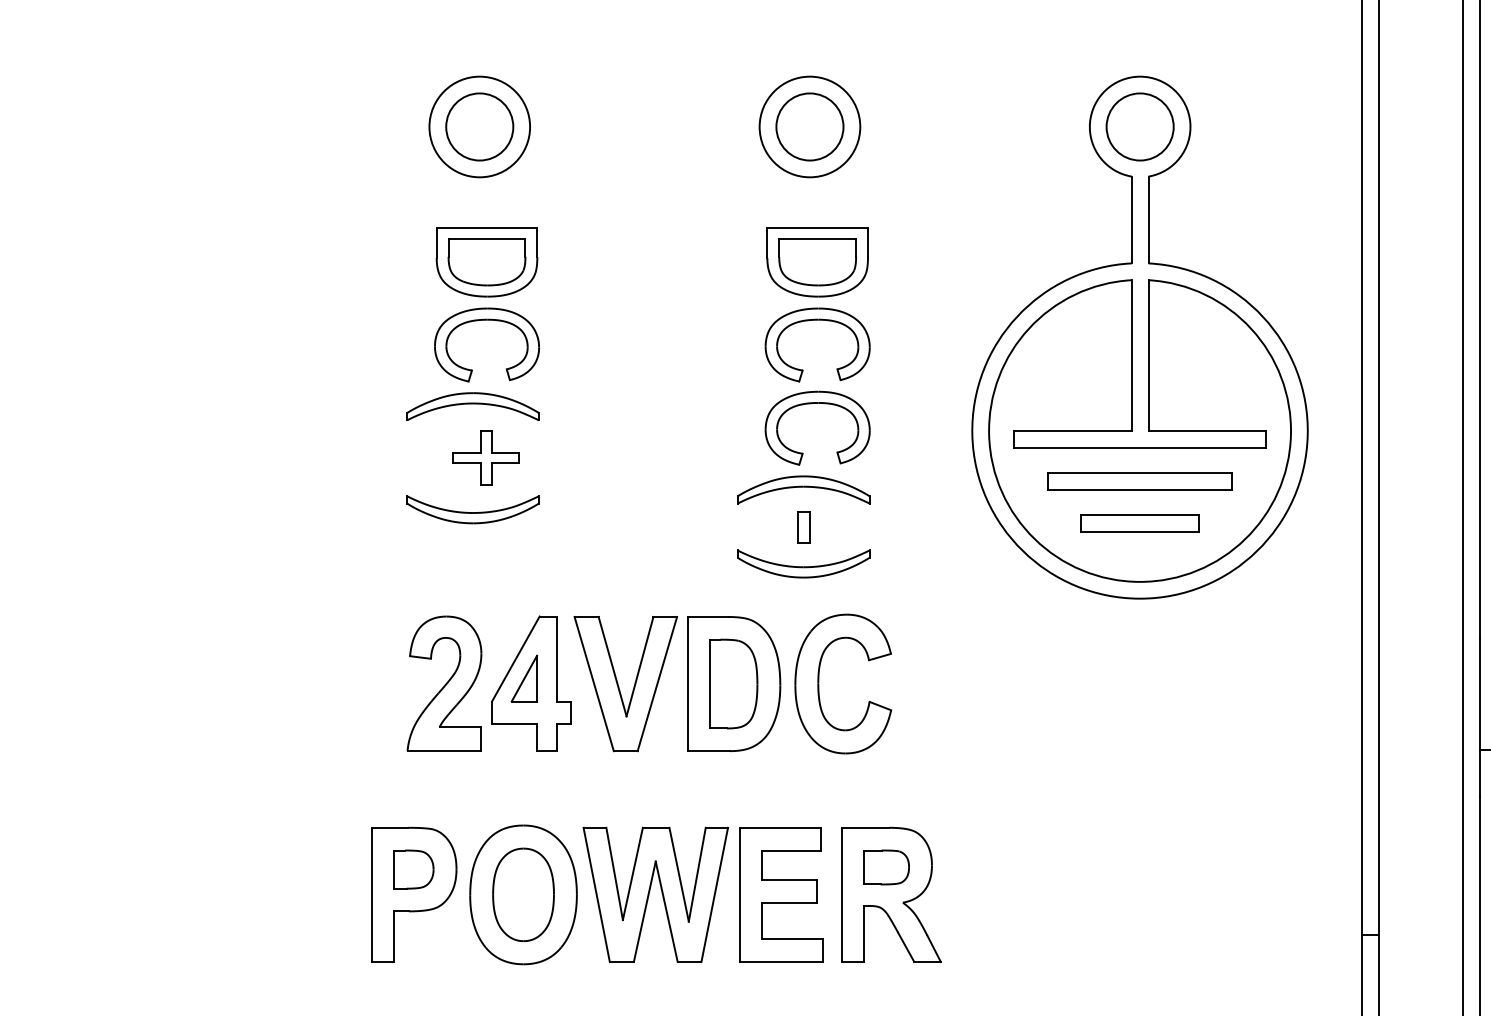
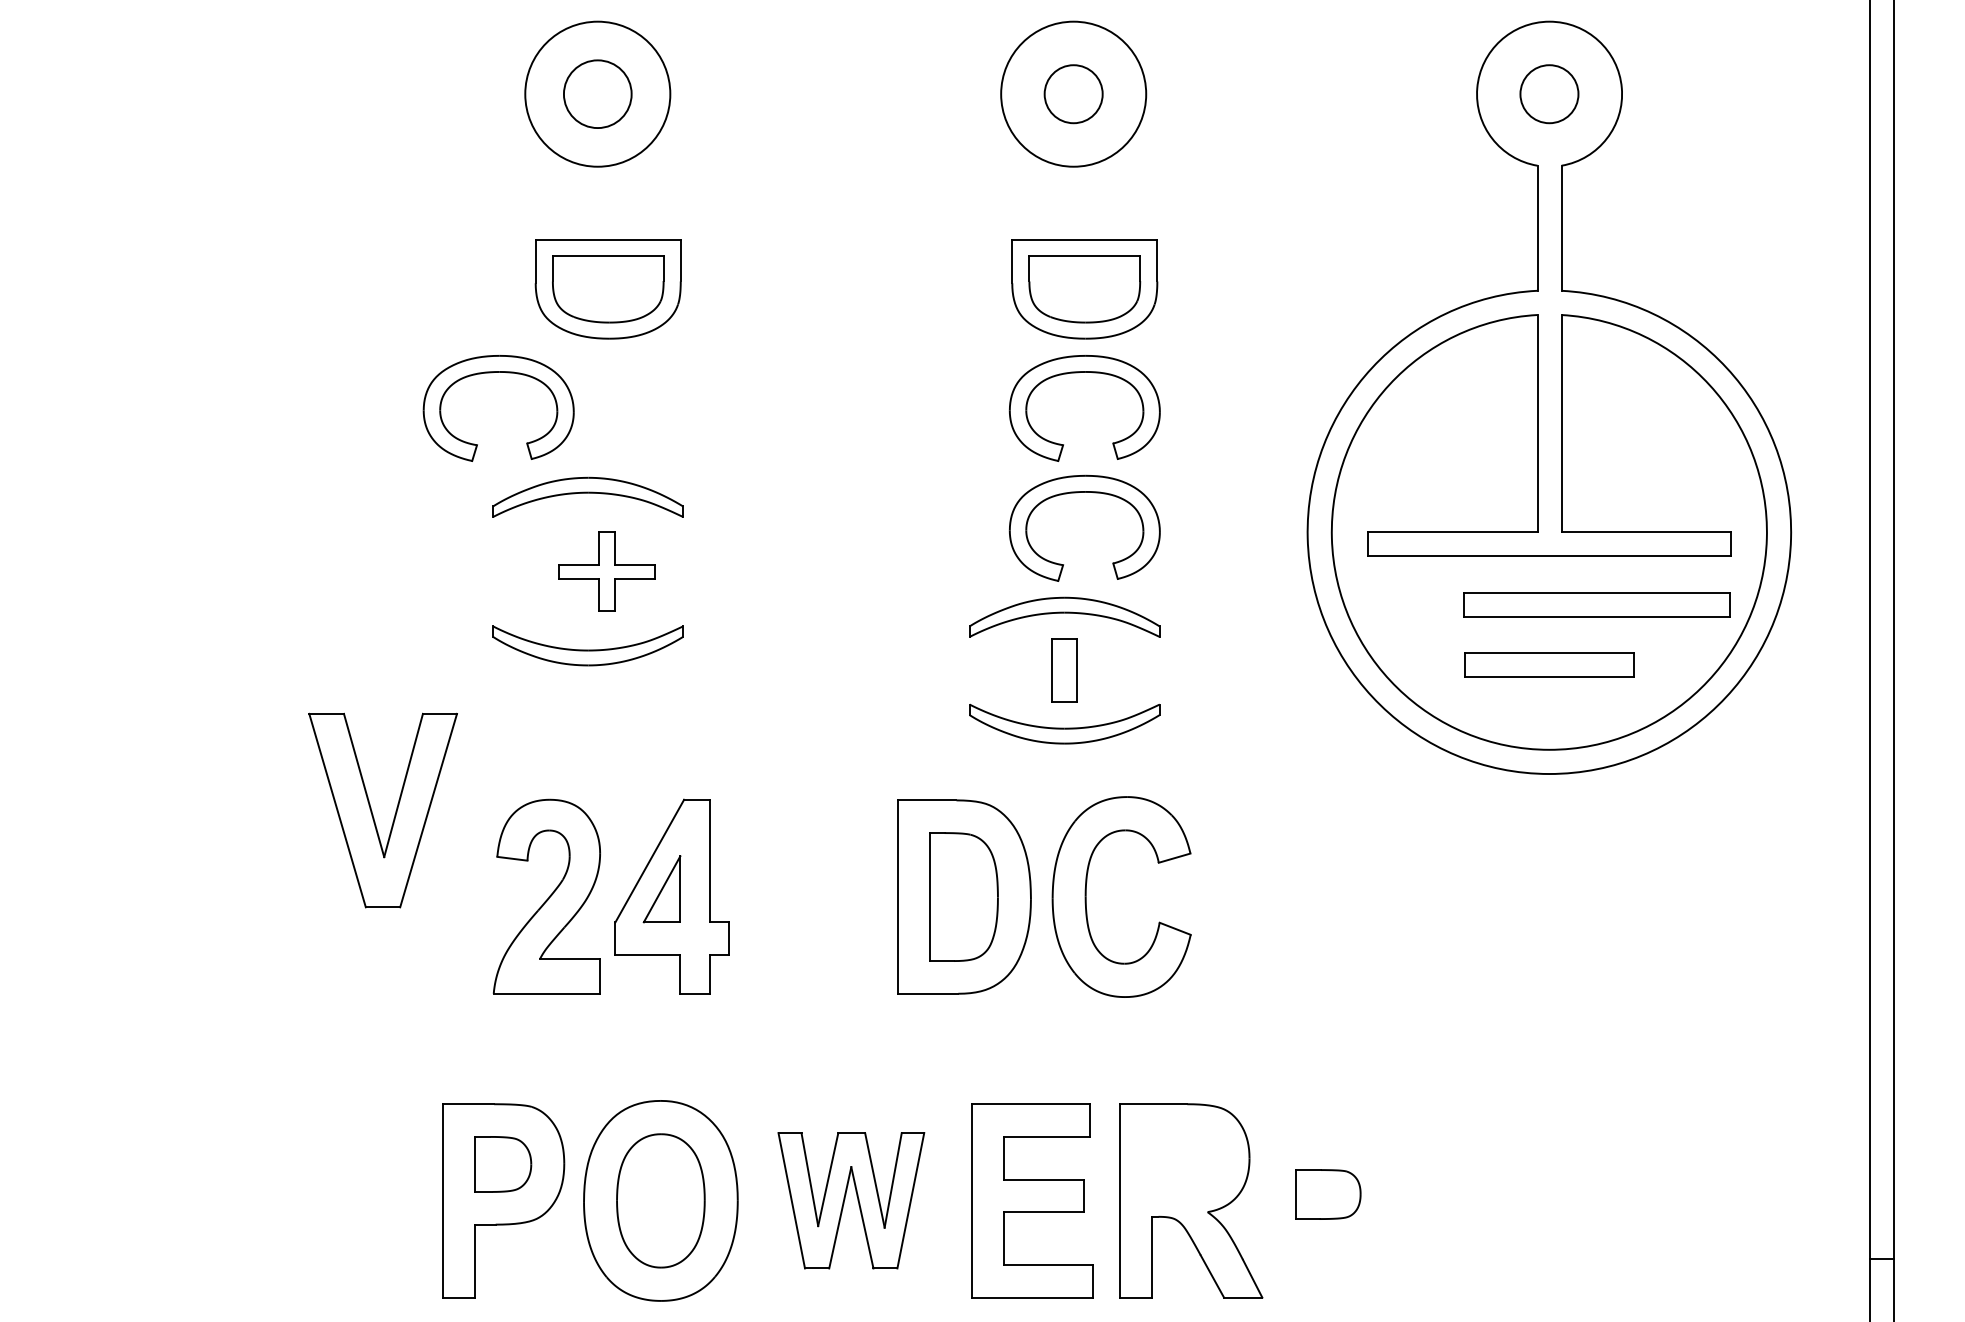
circle: (479, 126) -> (597, 93), size x0.7
circle: (809, 126) -> (1073, 93), size x0.6
circle: (1139, 126) -> (1548, 93), size x0.6
part: (486, 320) -> (497, 373), moved
part: (1139, 481) -> (1596, 605), moved
part: (803, 527) -> (1064, 671), size x1.4
part: (619, 686) -> (374, 814), moved
part: (886, 867) -> (1328, 1194), moved
part: (655, 894) -> (851, 1200), size x0.7

